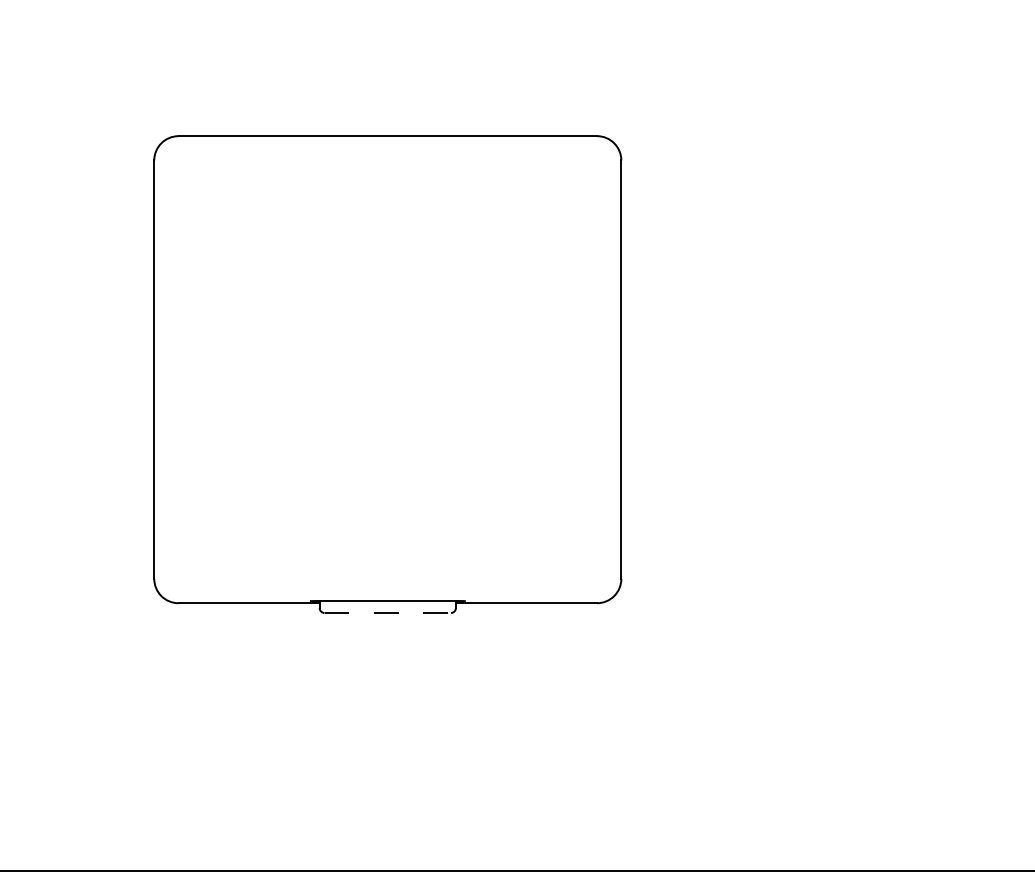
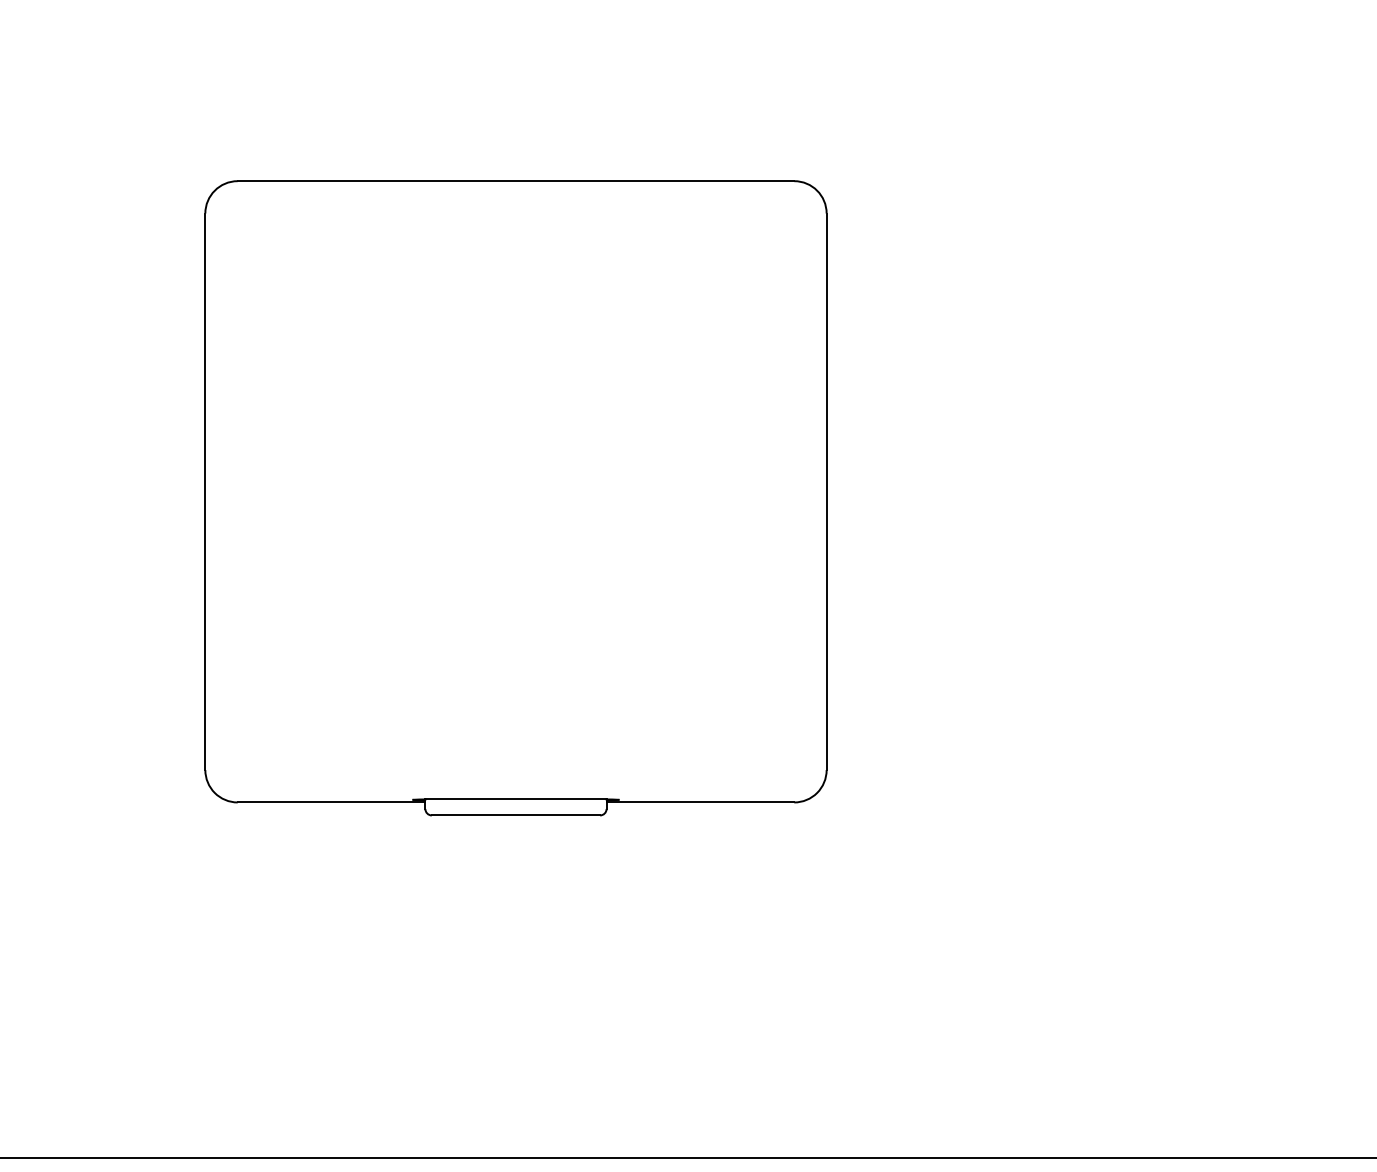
line: (388, 613) -> (516, 815), dashed -> solid

